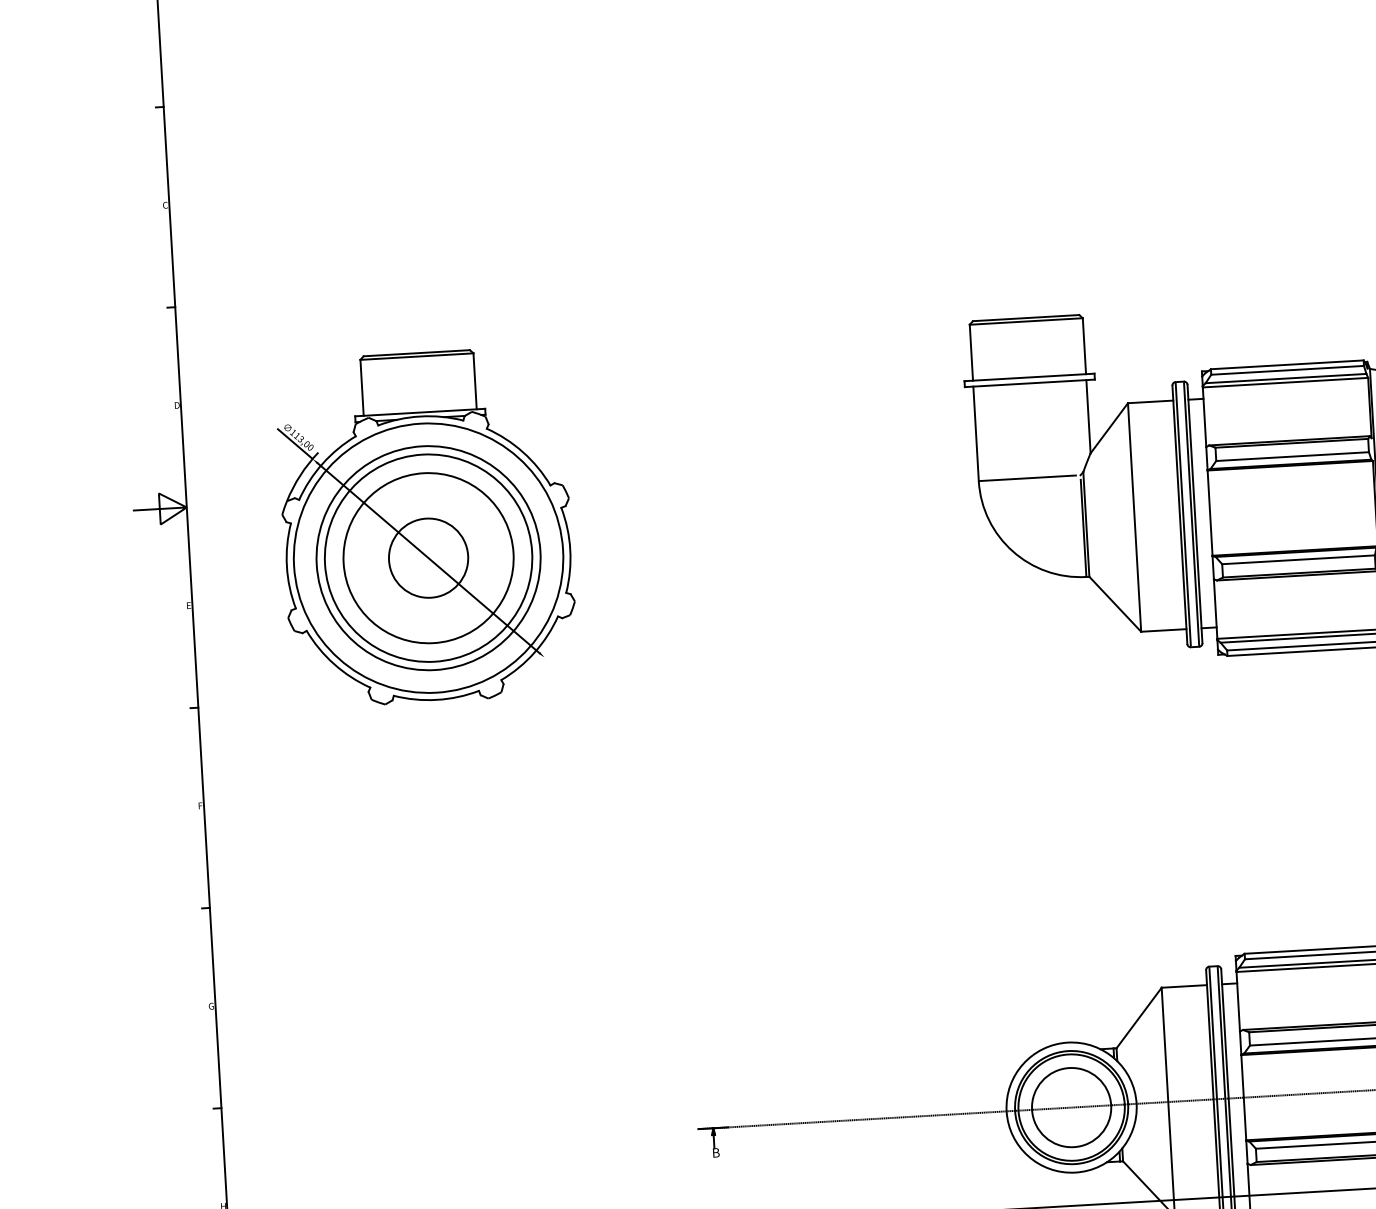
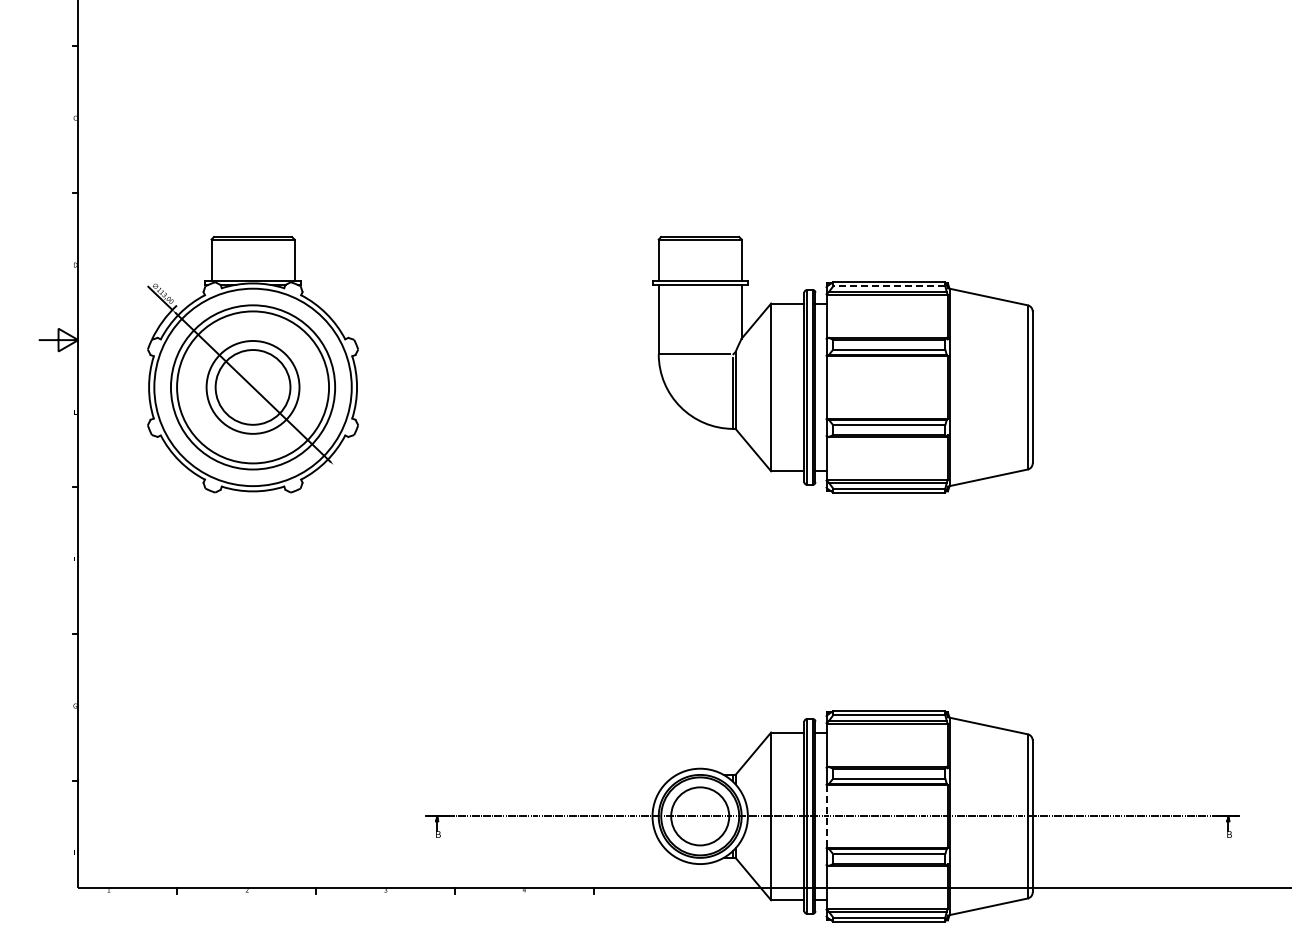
line: (1286, 370) -> (888, 286), solid -> dashed
circle: (427, 558) -> (252, 387), size x0.6
circle: (429, 558) -> (253, 387), size x1.6
line: (1243, 1097) -> (826, 816), solid -> dashed

